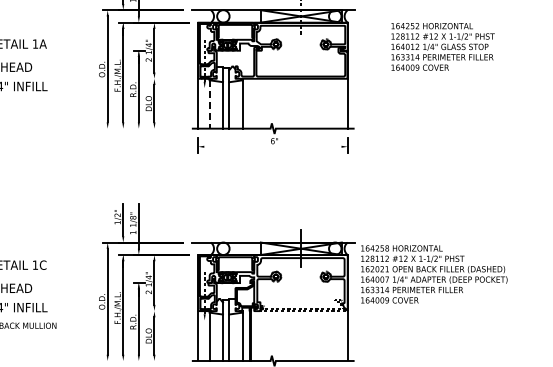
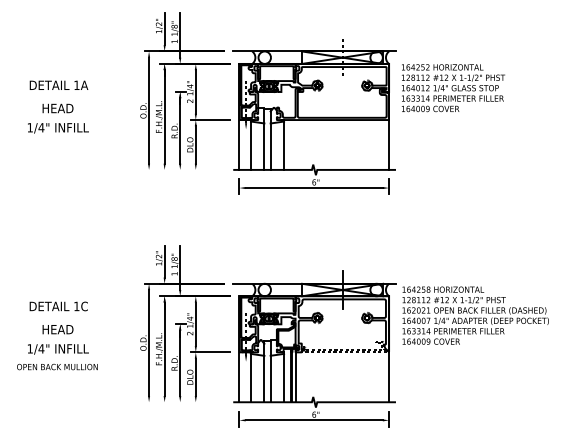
text: (442, 47) -> (452, 88), moved
line: (169, 79) -> (210, 120), added
line: (209, 105) -> (250, 146), dashed -> solid
line: (272, 147) -> (313, 188), added
line: (169, 311) -> (210, 352), added
line: (254, 336) -> (295, 377), added

